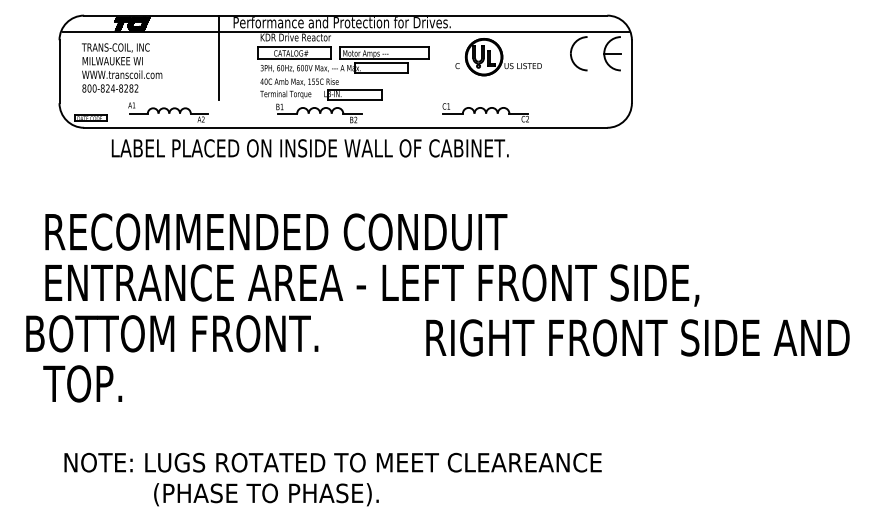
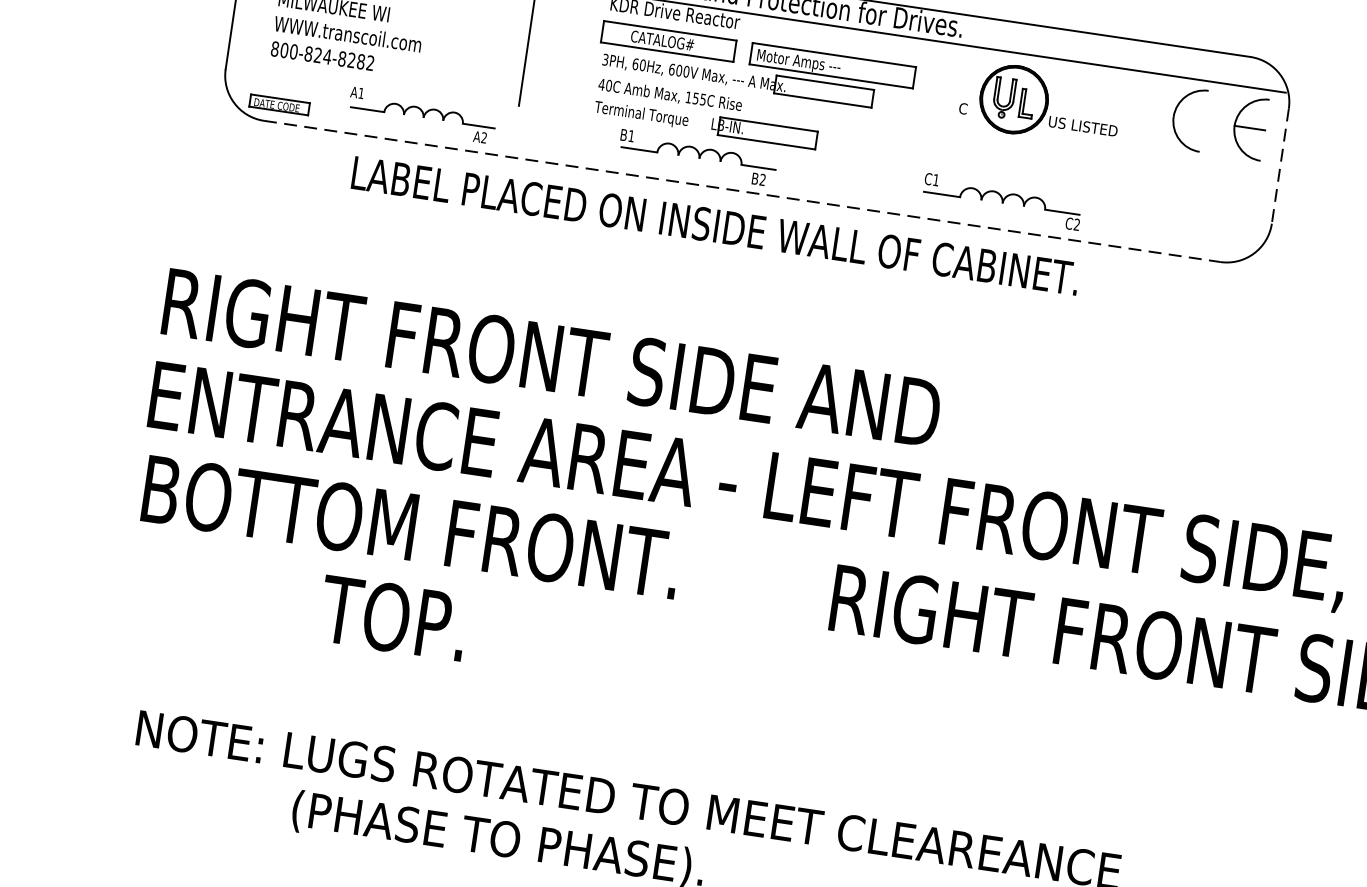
line: (631, 72) -> (1279, 167), solid -> dashed
line: (345, 127) -> (741, 190), solid -> dashed
text: (309, 148) -> (714, 225), moved
text: (290, 231) -> (613, 366), RECOMMENDED CONDUIT -> RIGHT FRONT SIDE AND
text: (172, 333) -> (412, 526), moved
text: (82, 383) -> (393, 617), moved

